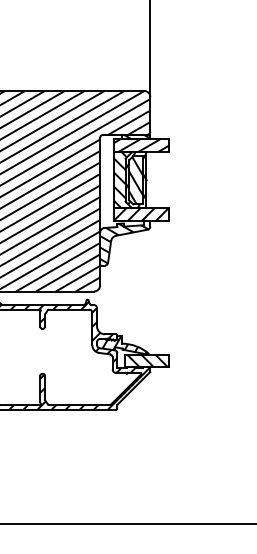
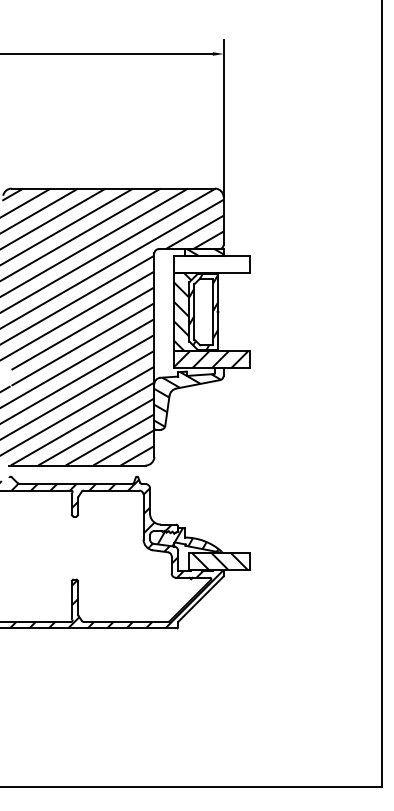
hatch: (141, 145) -> (211, 263), removed
hatch: (135, 180) -> (203, 312), removed

